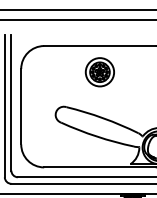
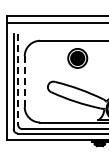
line: (11, 103) -> (18, 79), solid -> dashed
line: (20, 106) -> (24, 81), solid -> dashed

